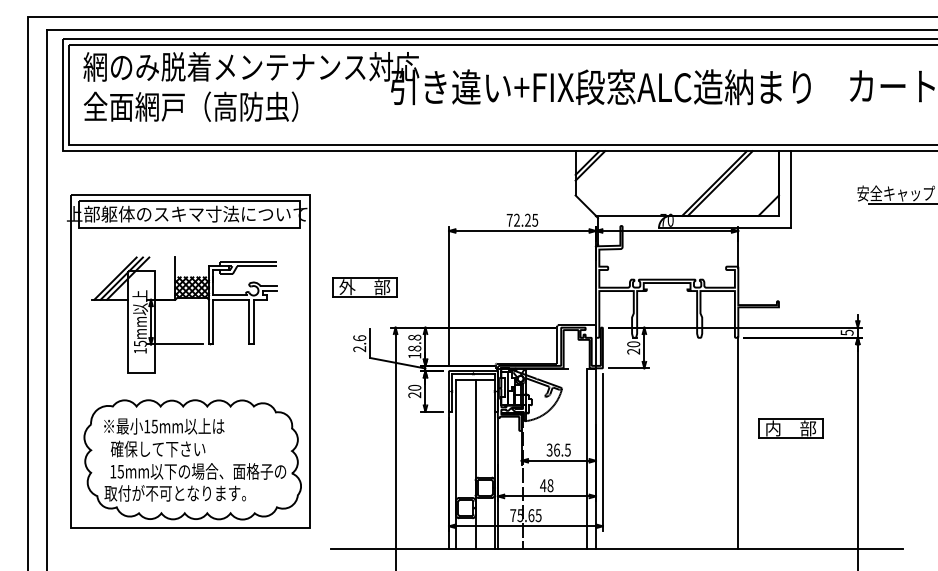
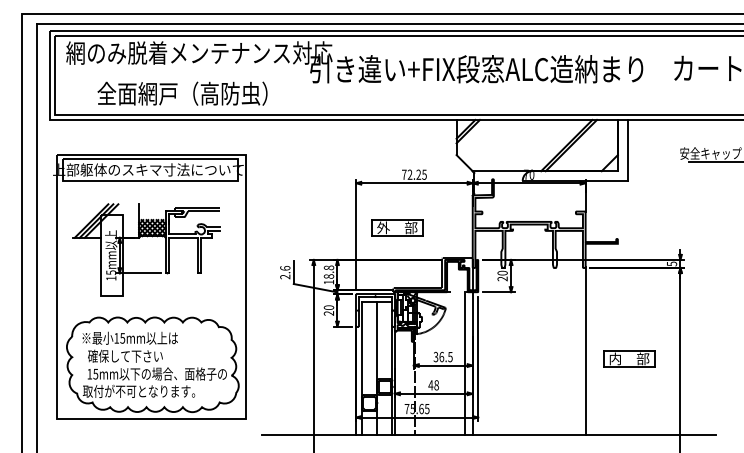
text: (191, 106) -> (182, 93), moved
part: (365, 286) -> (397, 227), moved
part: (791, 427) -> (629, 358), moved

